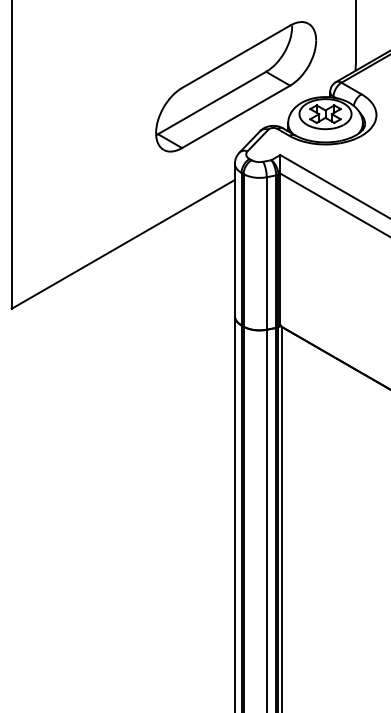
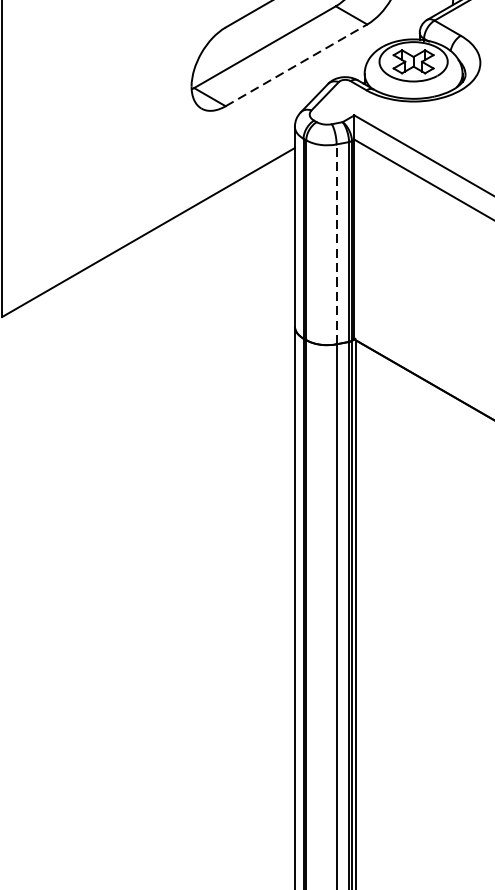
line: (236, 116) -> (296, 64), solid -> dashed
line: (266, 253) -> (336, 244), solid -> dashed

